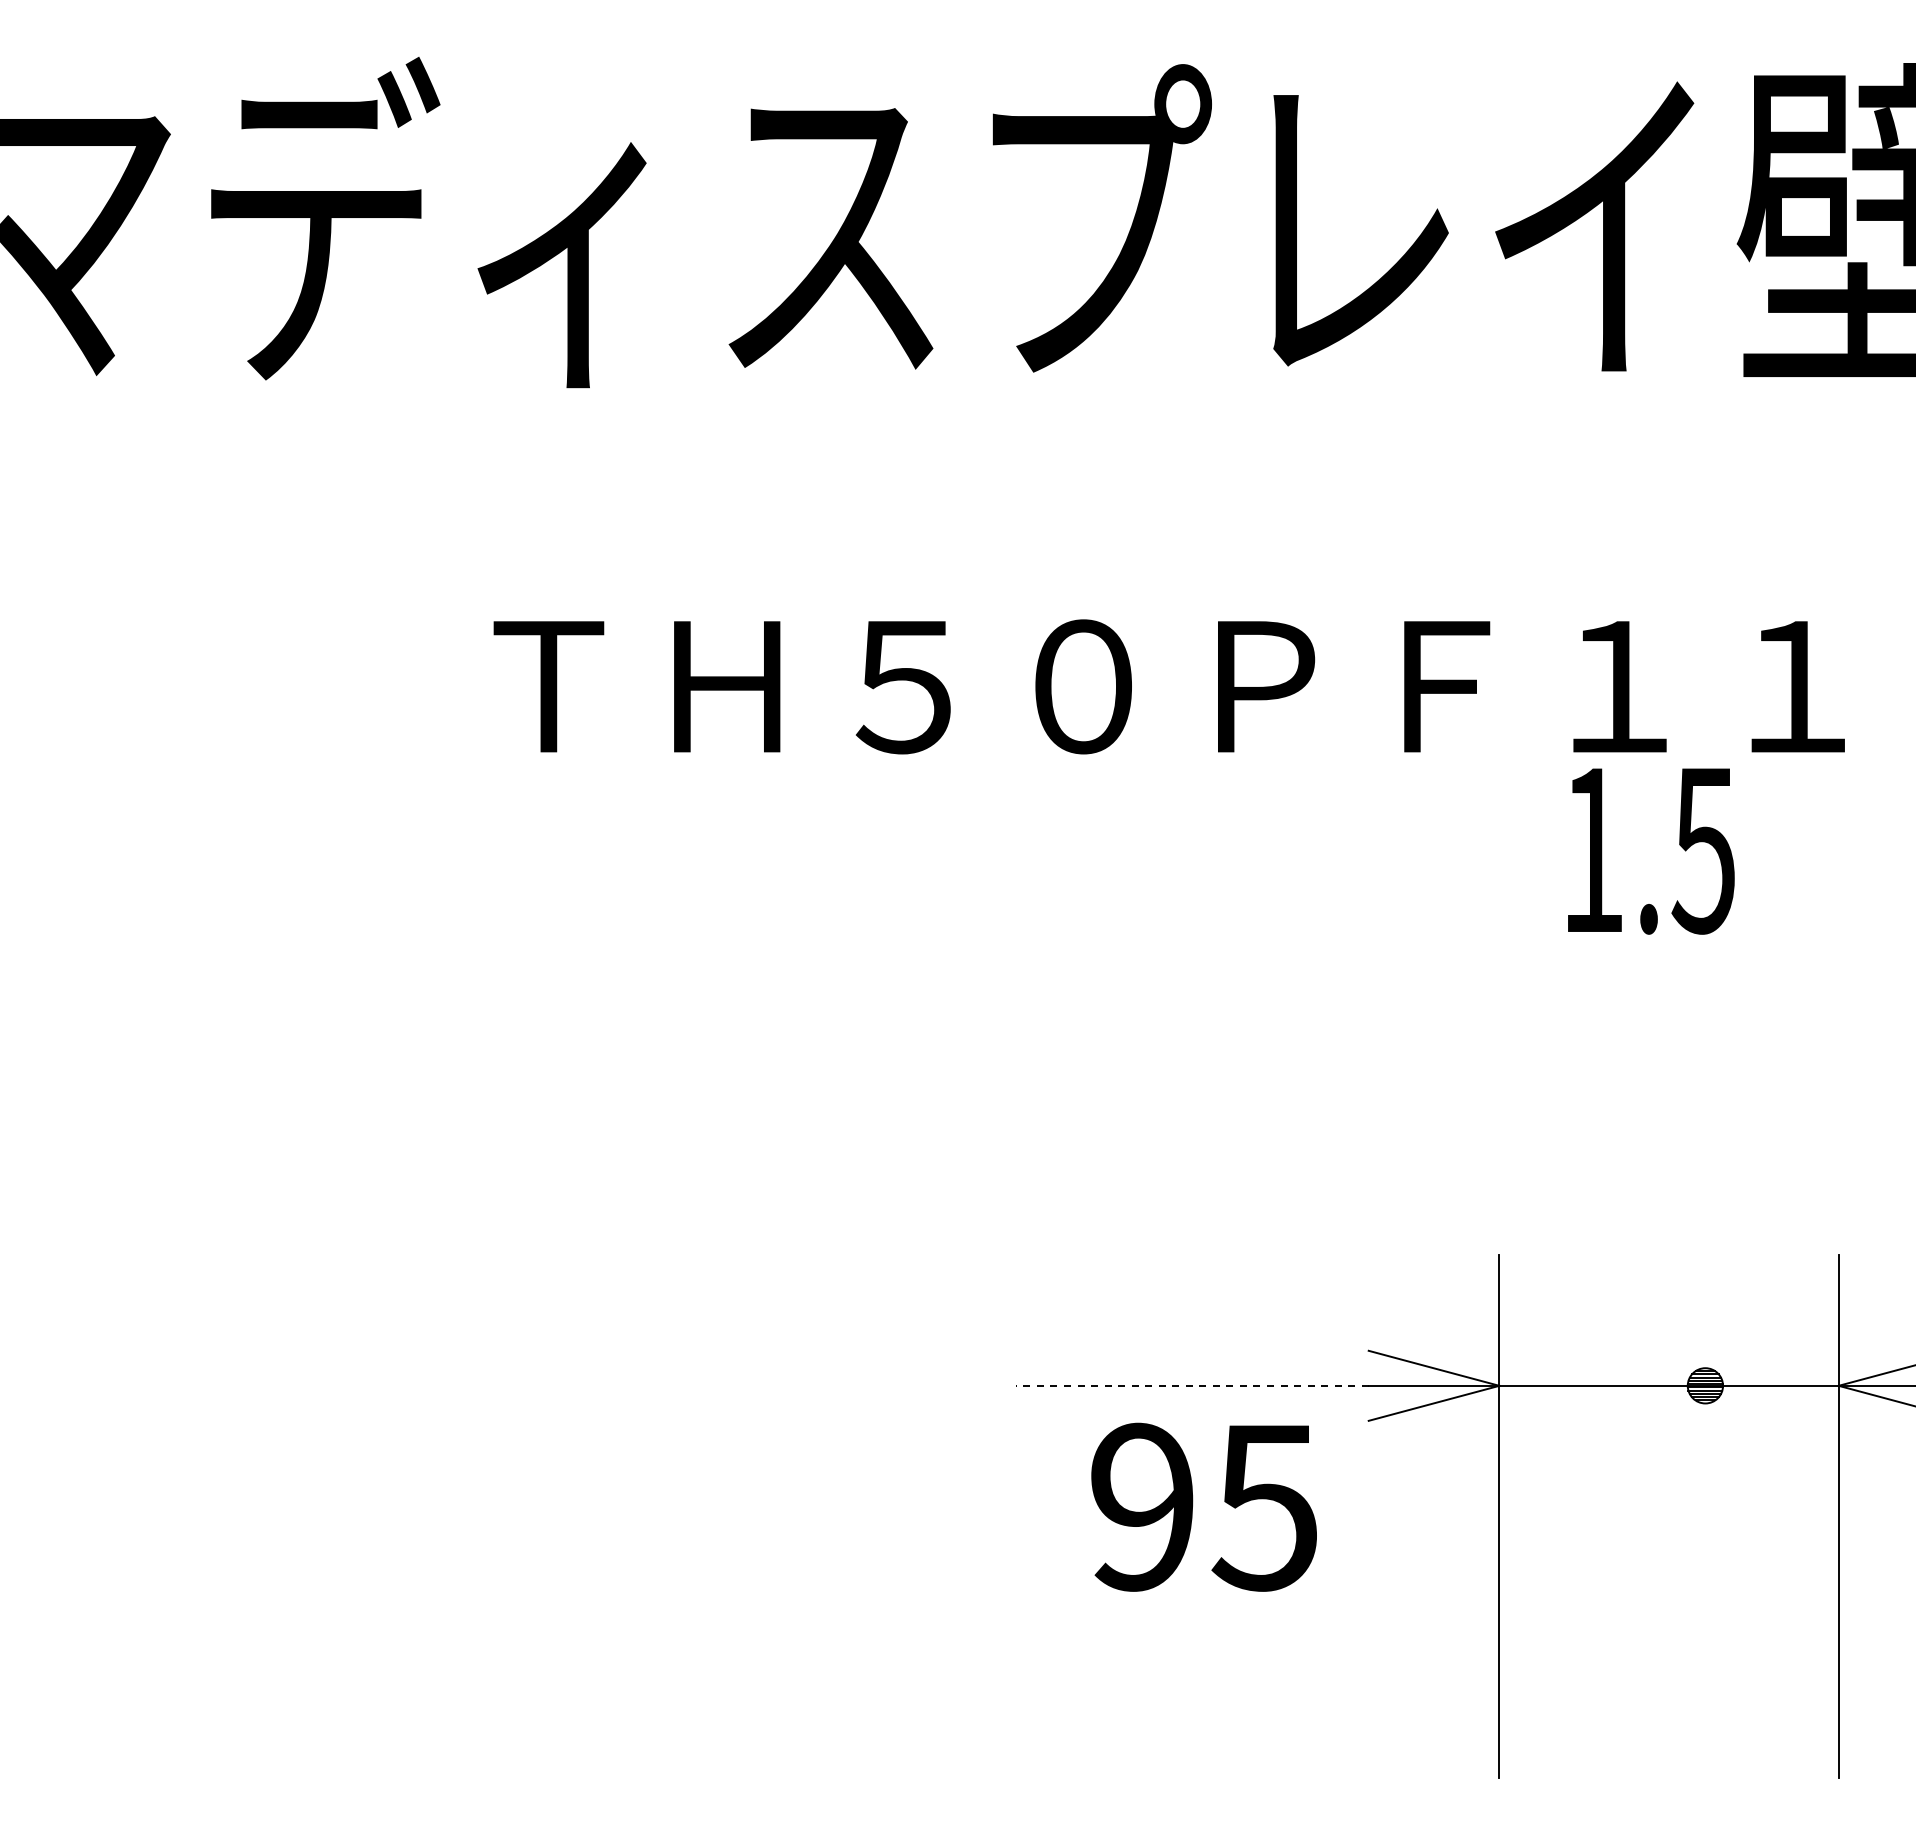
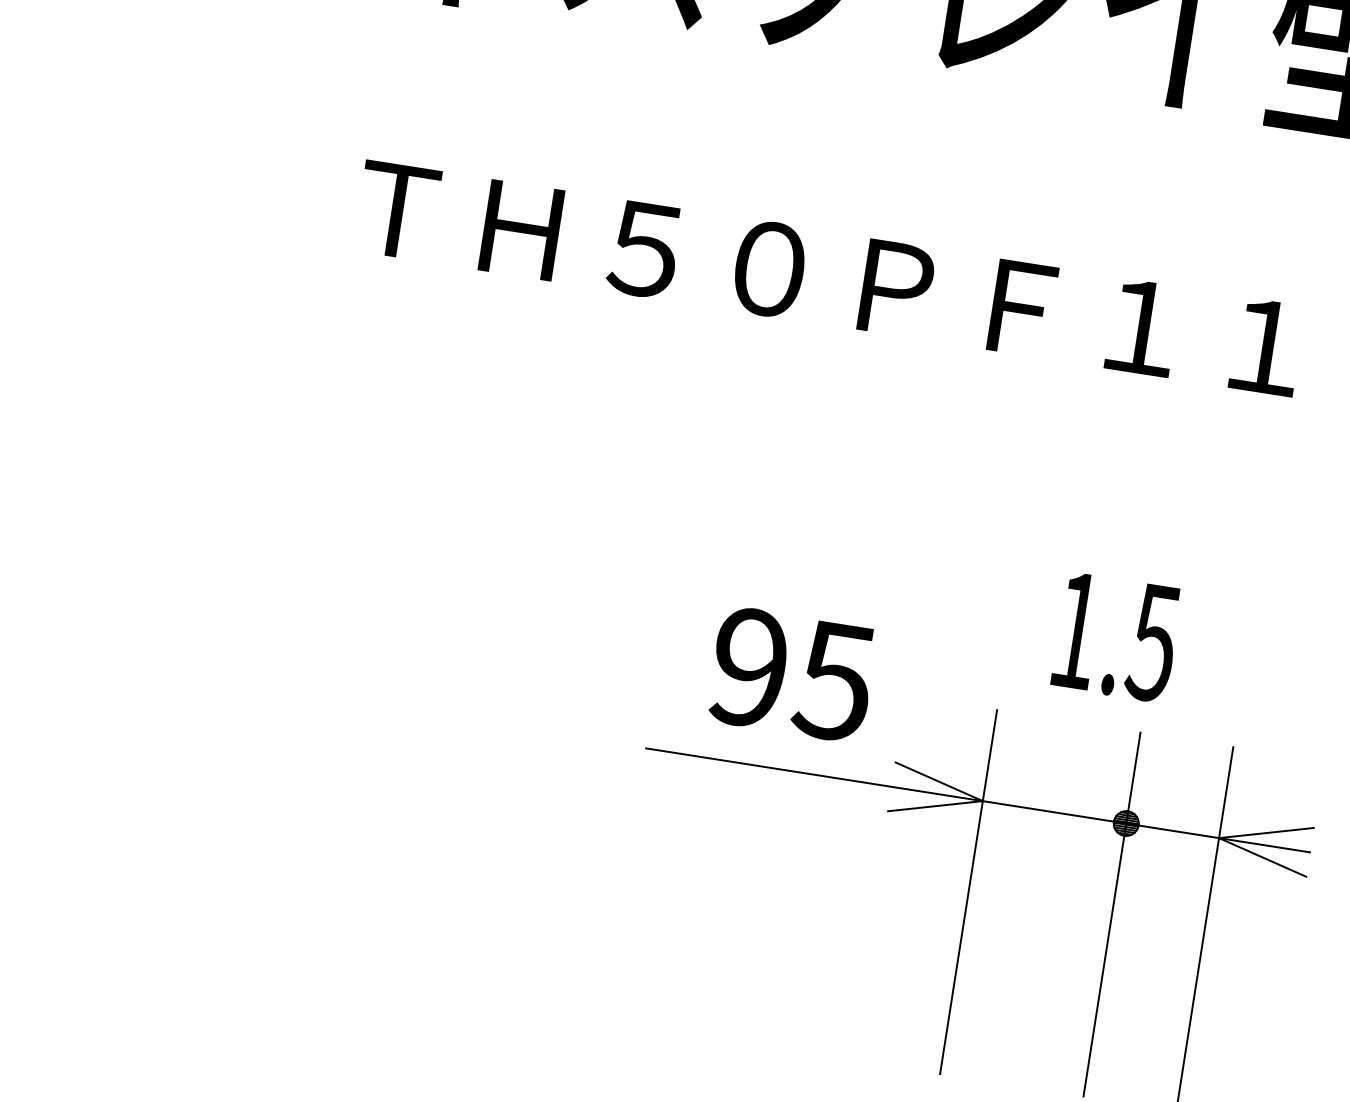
text: (1651, 851) -> (1116, 637), moved
line: (1192, 1385) -> (769, 767), dashed -> solid
text: (1203, 1506) -> (791, 673), moved
line: (1705, 1516) -> (1112, 914), added

